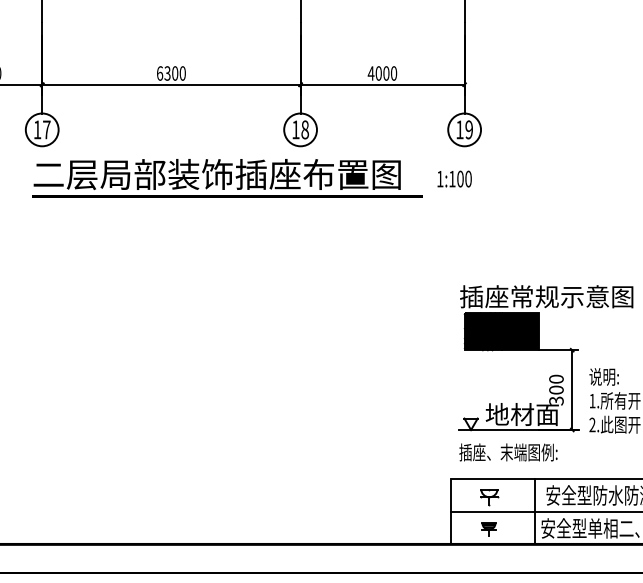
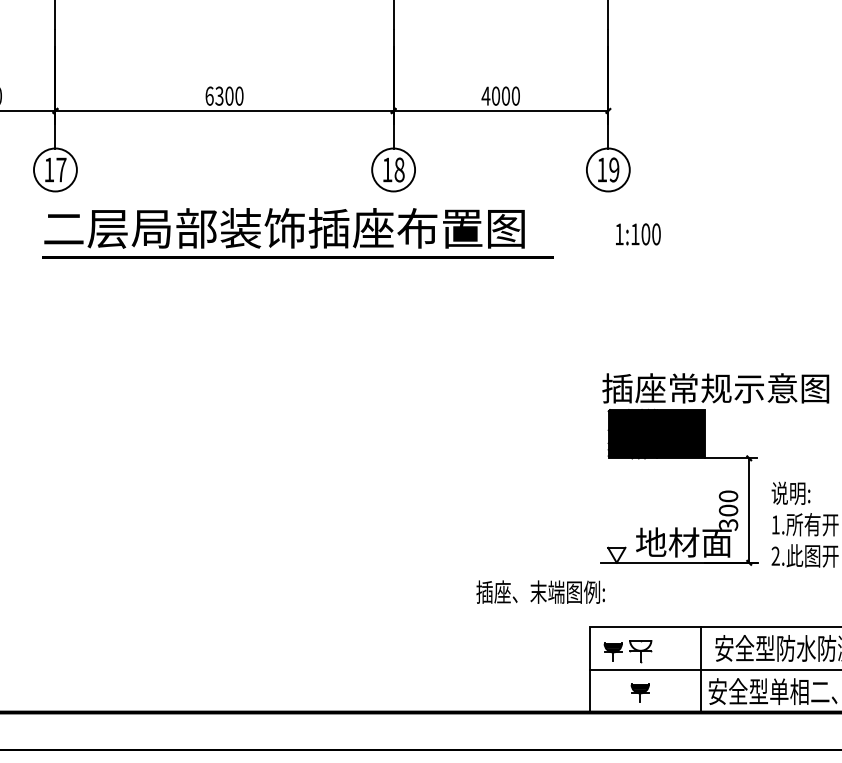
text: (454, 179) -> (638, 234), moved
text: (508, 451) -> (540, 591), moved
part: (467, 497) -> (612, 651), added

